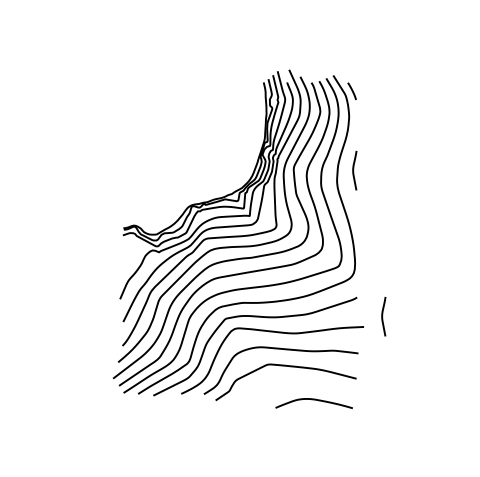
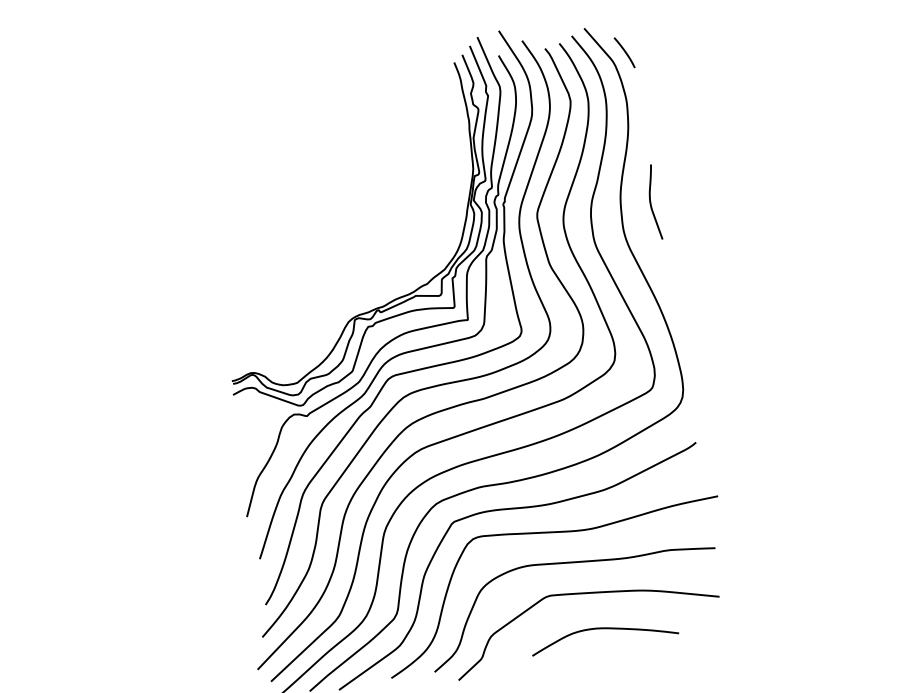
curve: (383, 315) -> (751, 468), removed
curve: (313, 400) -> (602, 630), moved

